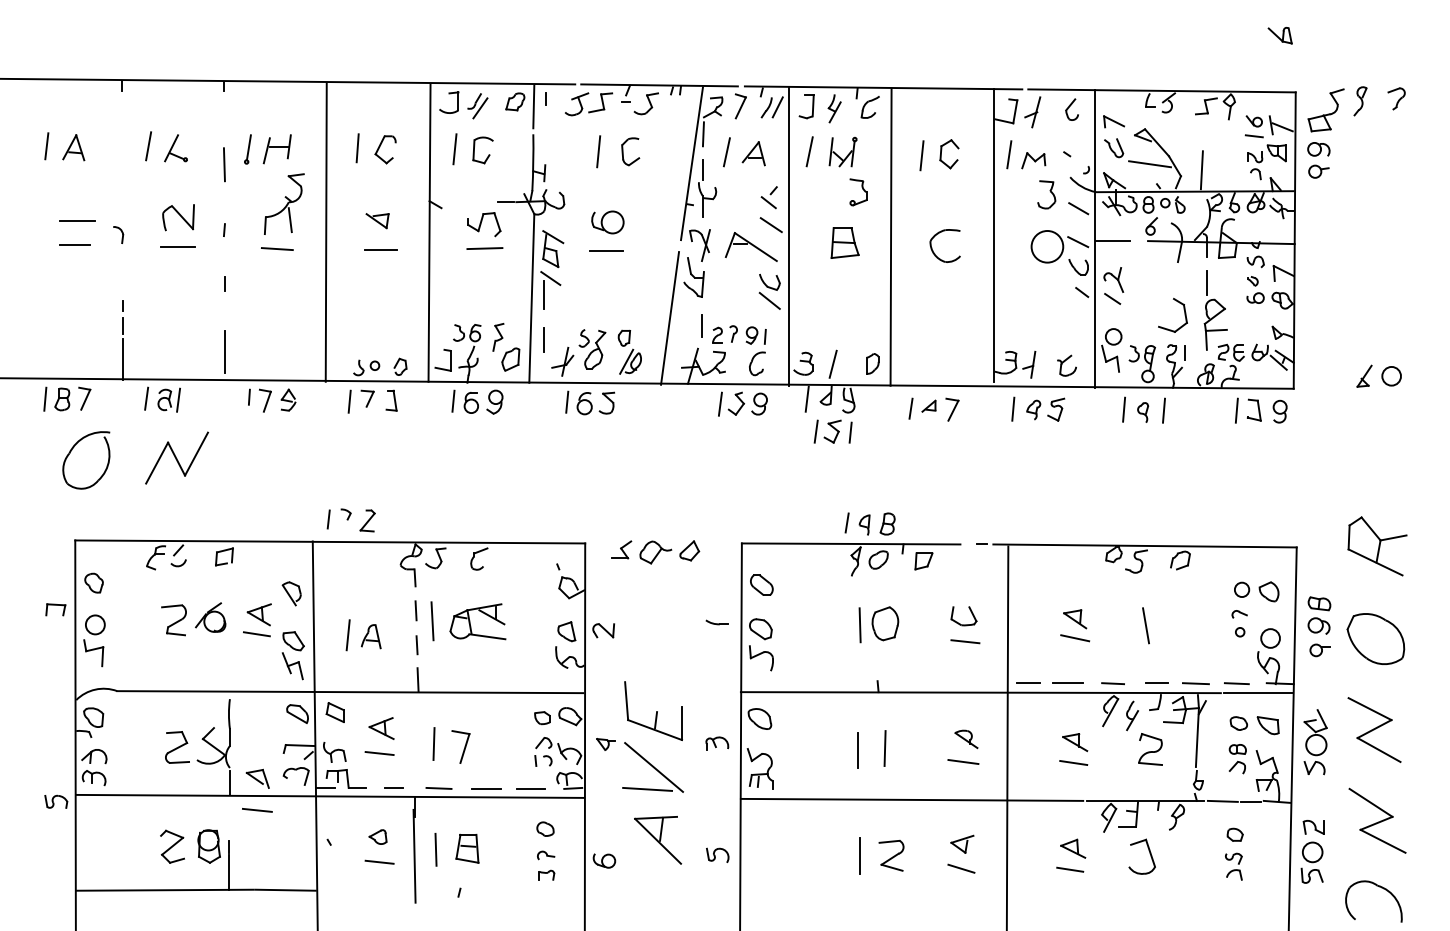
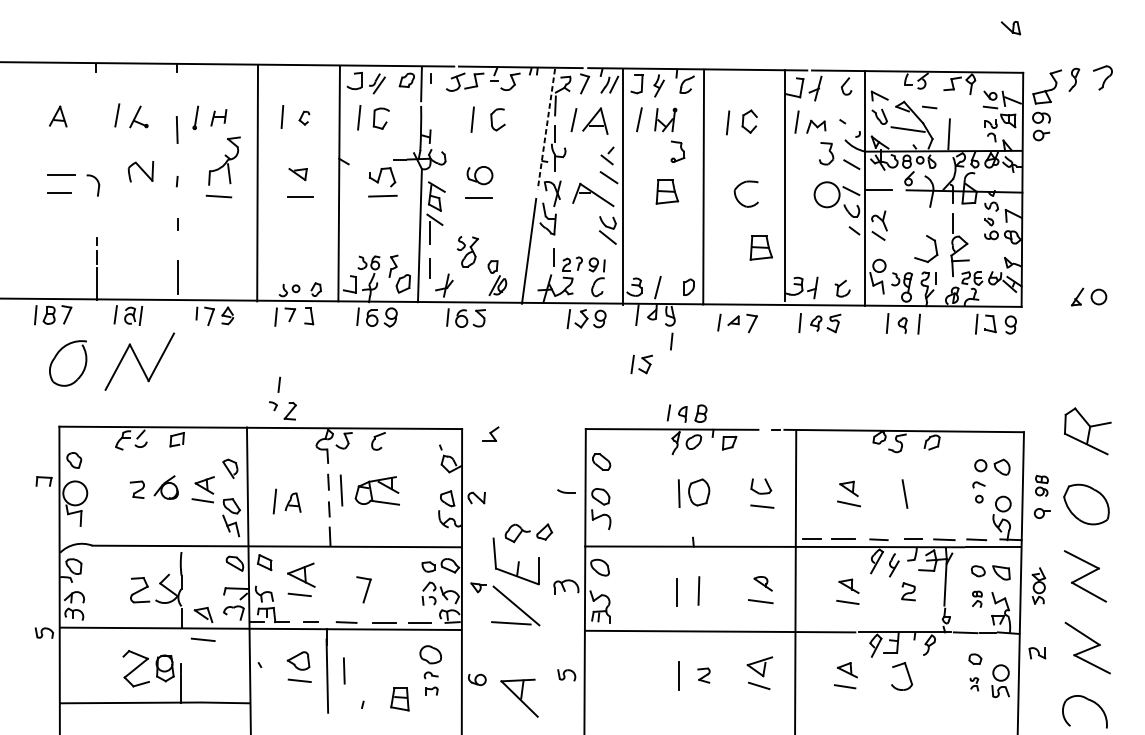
part: (1396, 98) -> (1102, 77), size x1.4
line: (1176, 136) -> (929, 107), added
line: (46, 146) -> (36, 115), removed
part: (276, 149) -> (218, 117), size x0.7
part: (385, 149) -> (304, 117), size x0.6
part: (753, 153) -> (595, 121), size x1.4
line: (691, 164) -> (546, 129), solid -> dashed
part: (118, 234) -> (93, 185), size x1.6
line: (178, 247) -> (140, 195), removed
part: (963, 313) -> (760, 247), added
part: (592, 349) -> (467, 252), moved
part: (827, 431) -> (641, 364), moved
part: (176, 457) -> (139, 361), size x1.4
line: (328, 519) -> (279, 384), moved
part: (669, 552) -> (528, 533), moved
part: (1319, 615) -> (1041, 485), size x0.7
part: (173, 620) -> (136, 489), size x0.7
circle: (94, 624) -> (74, 493), size x1.6
part: (381, 728) -> (301, 575), size x1.4
part: (1315, 742) -> (1038, 586), size x0.7
part: (717, 743) -> (566, 587), size x1.4
line: (433, 744) -> (342, 587), removed
part: (1150, 749) -> (908, 591), size x0.7
part: (1237, 759) -> (977, 599), size x0.7
part: (545, 828) -> (430, 654), size x1.6
part: (377, 836) -> (298, 660), size x1.6
part: (658, 840) -> (519, 698), moved
part: (962, 843) -> (760, 666), size x1.4
part: (172, 846) -> (136, 668), size x1.4
part: (467, 848) -> (399, 699), moved
part: (891, 855) -> (703, 675), size x0.6
part: (1311, 862) -> (1000, 681), moved
part: (1233, 866) -> (974, 684), size x0.6

